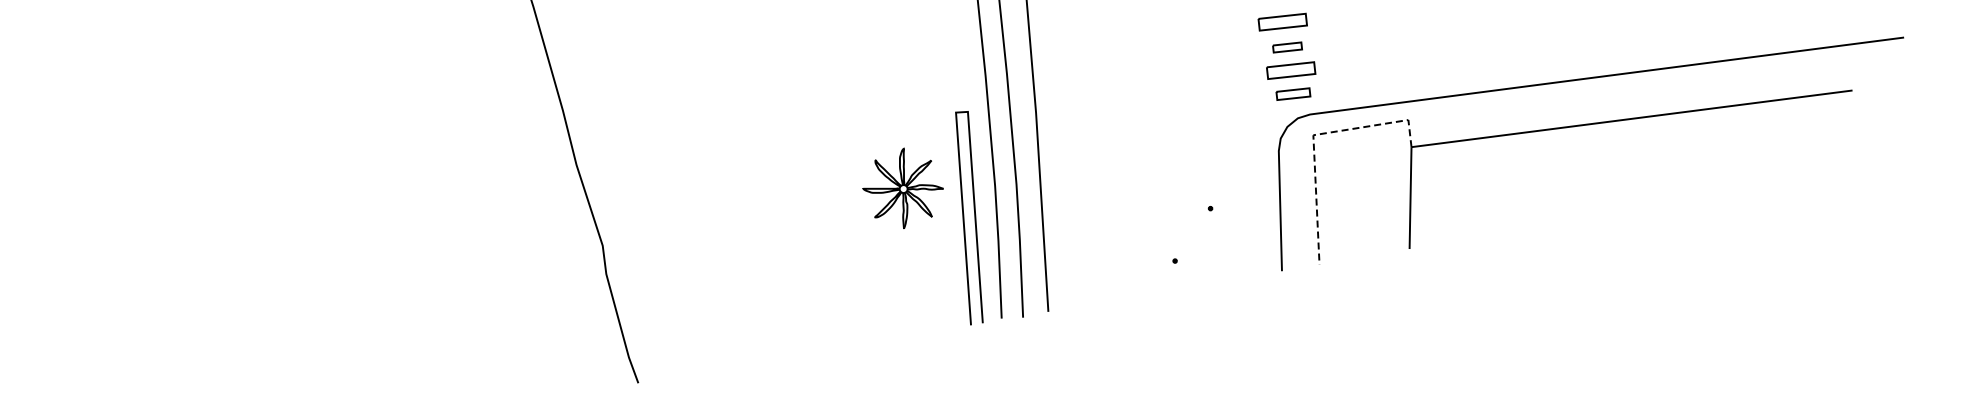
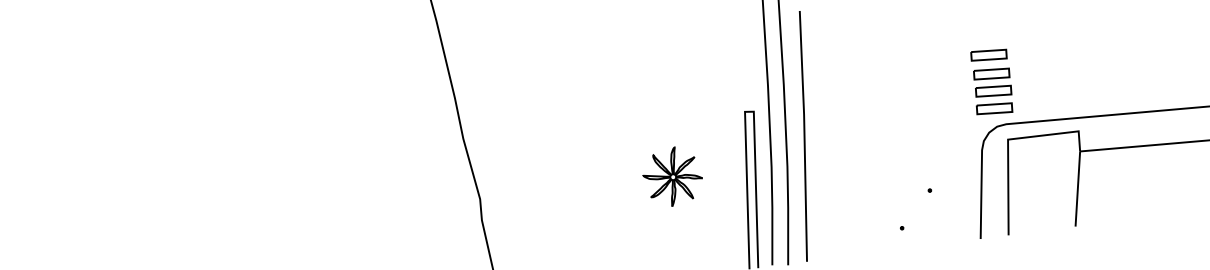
part: (1287, 47) -> (991, 74), size x1.67
part: (1293, 93) -> (994, 108), size x1.43
line: (1313, 137) -> (1008, 141), dashed -> solid
part: (902, 187) -> (672, 176), moved

